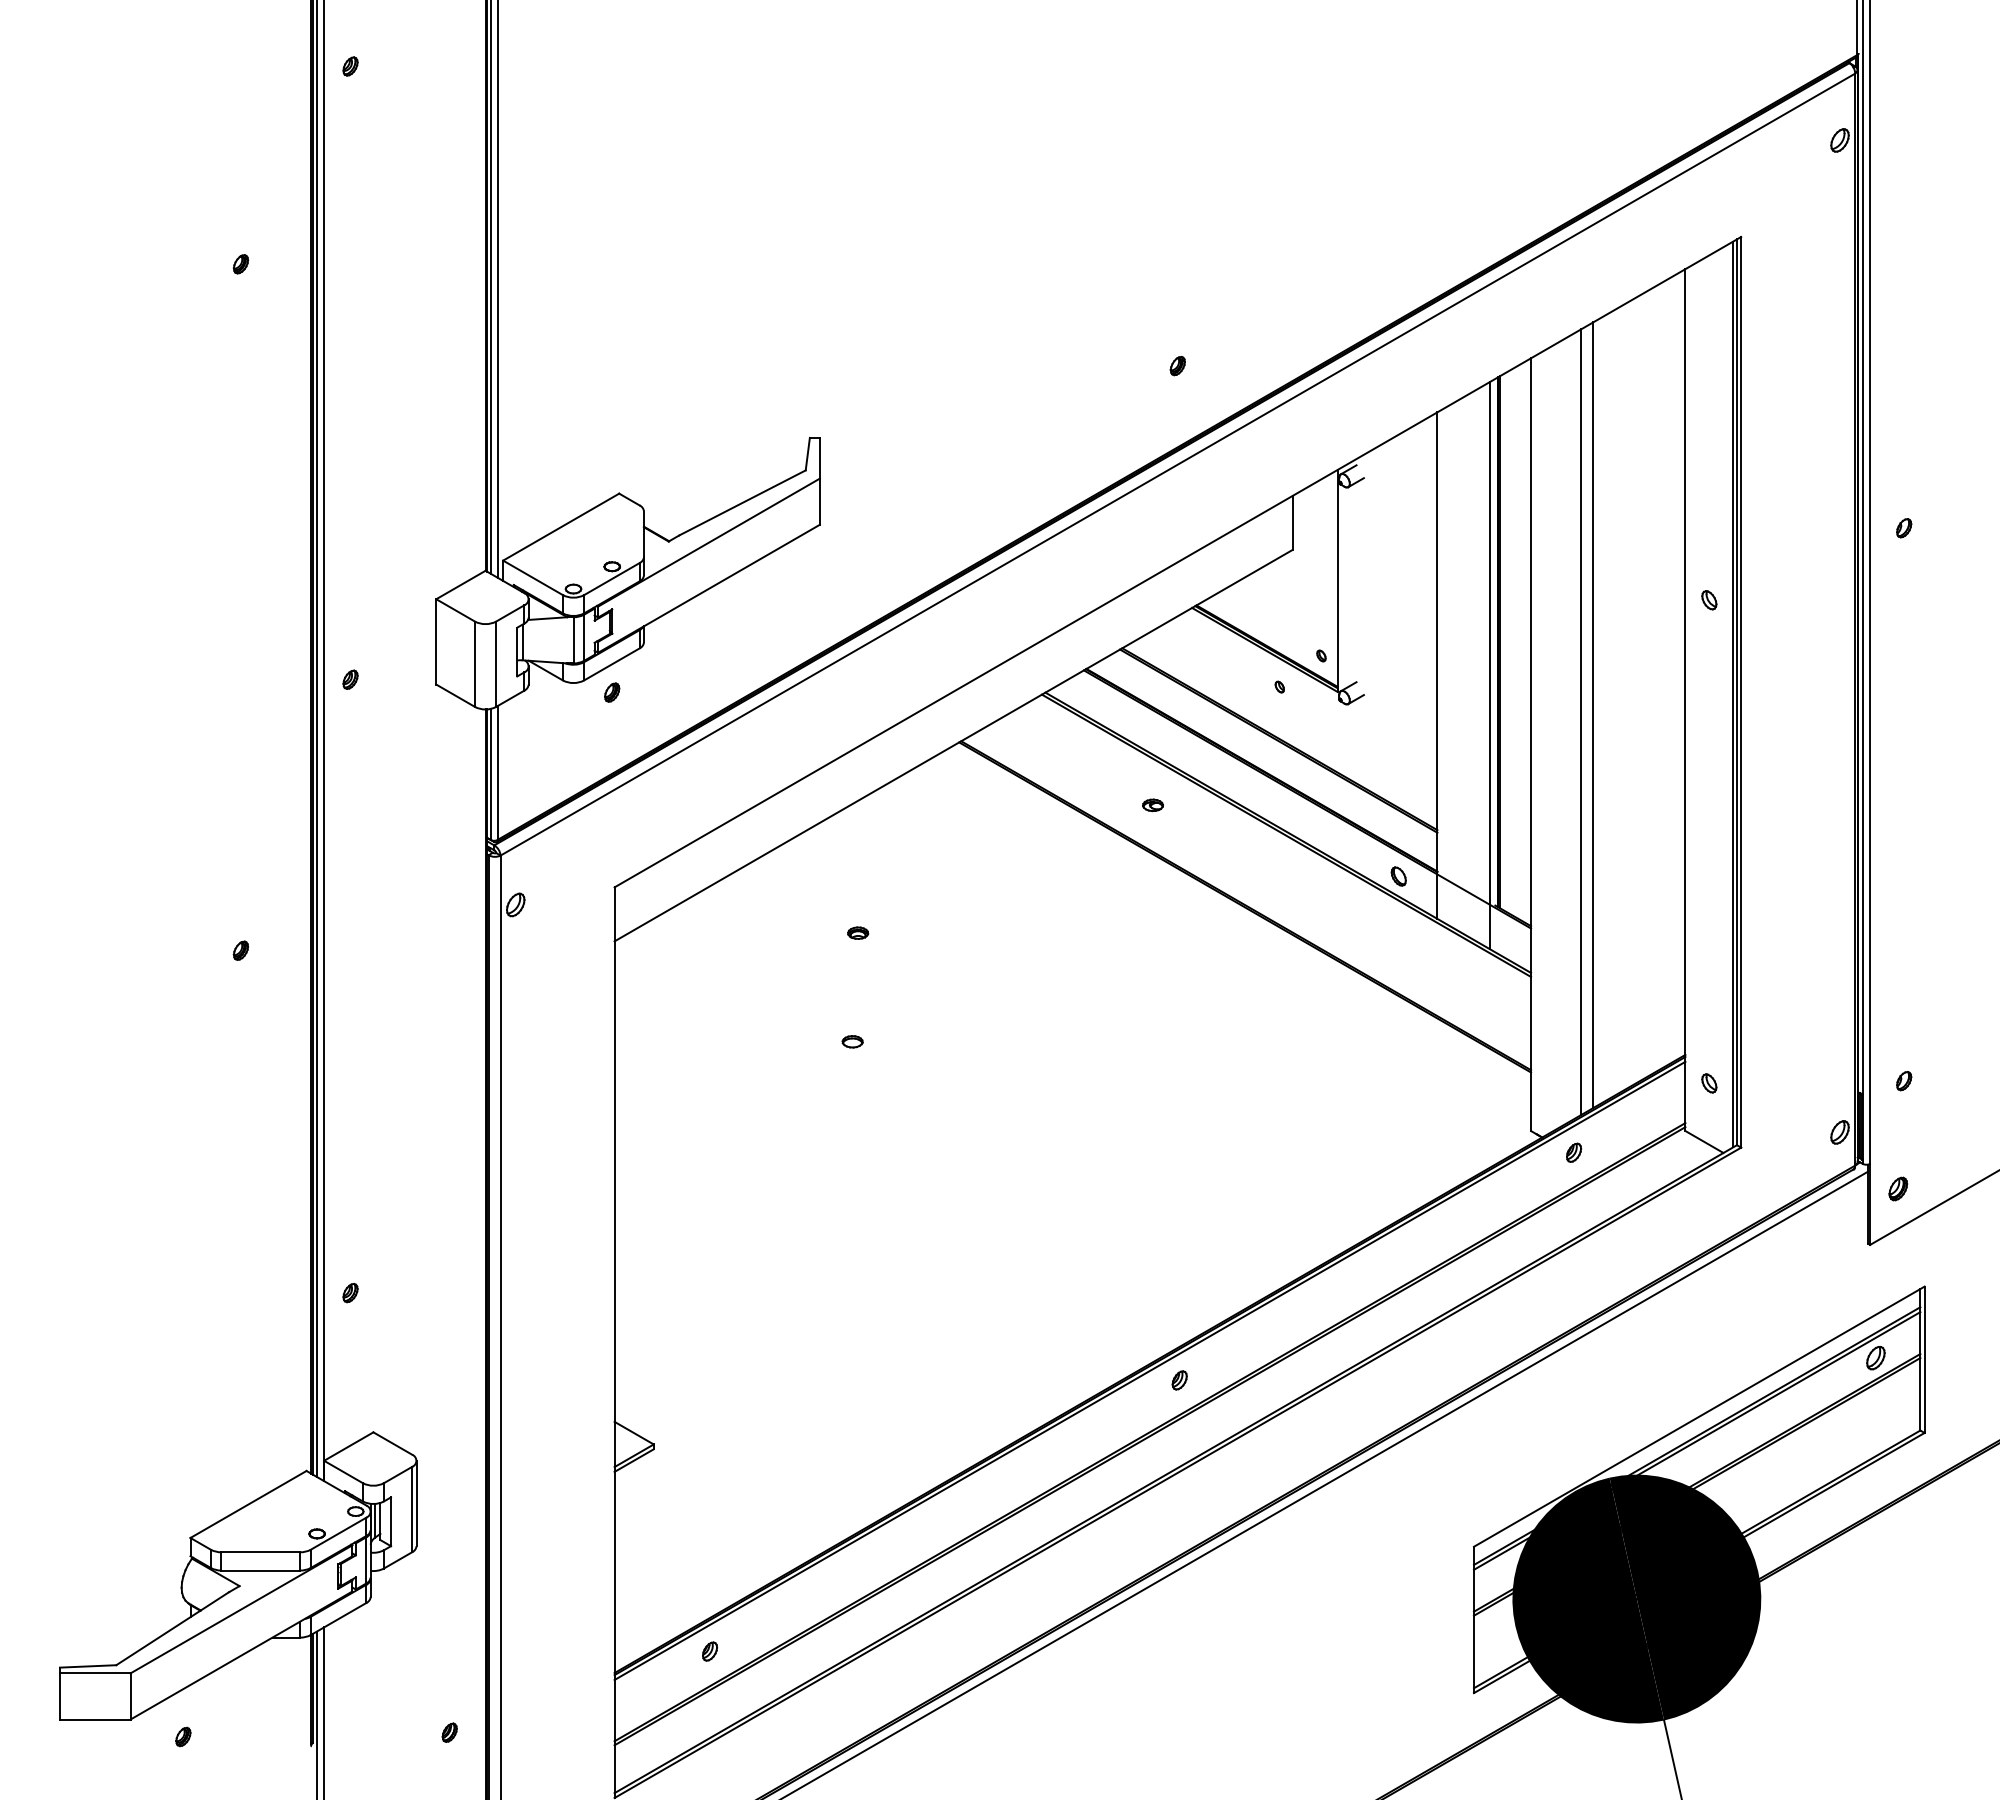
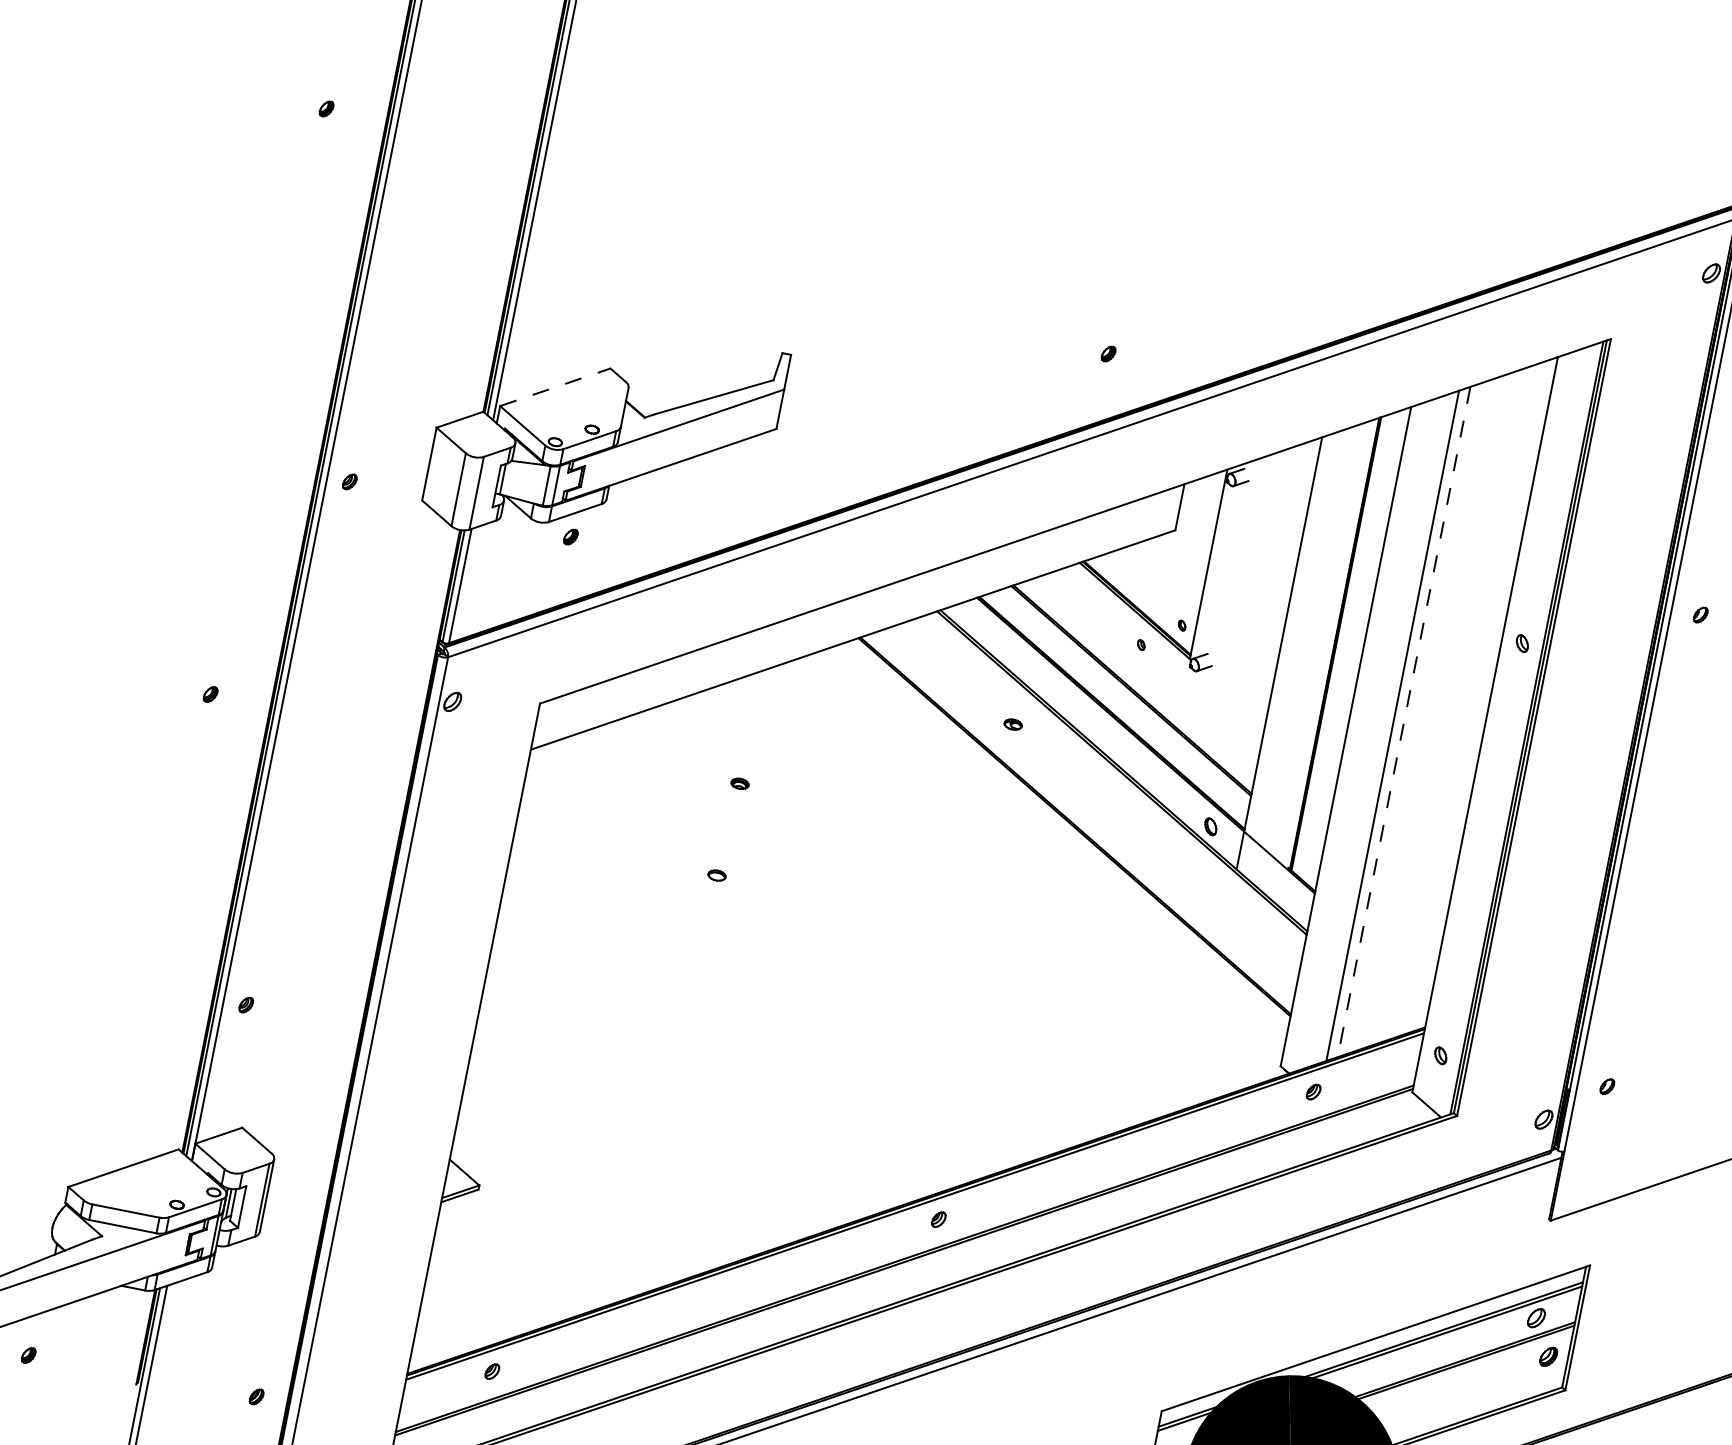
line: (561, 527) -> (555, 387), solid -> dashed
line: (1490, 665) -> (1324, 662), removed
line: (1593, 715) -> (1404, 722), solid -> dashed
part: (1898, 1188) -> (1548, 1356), moved

